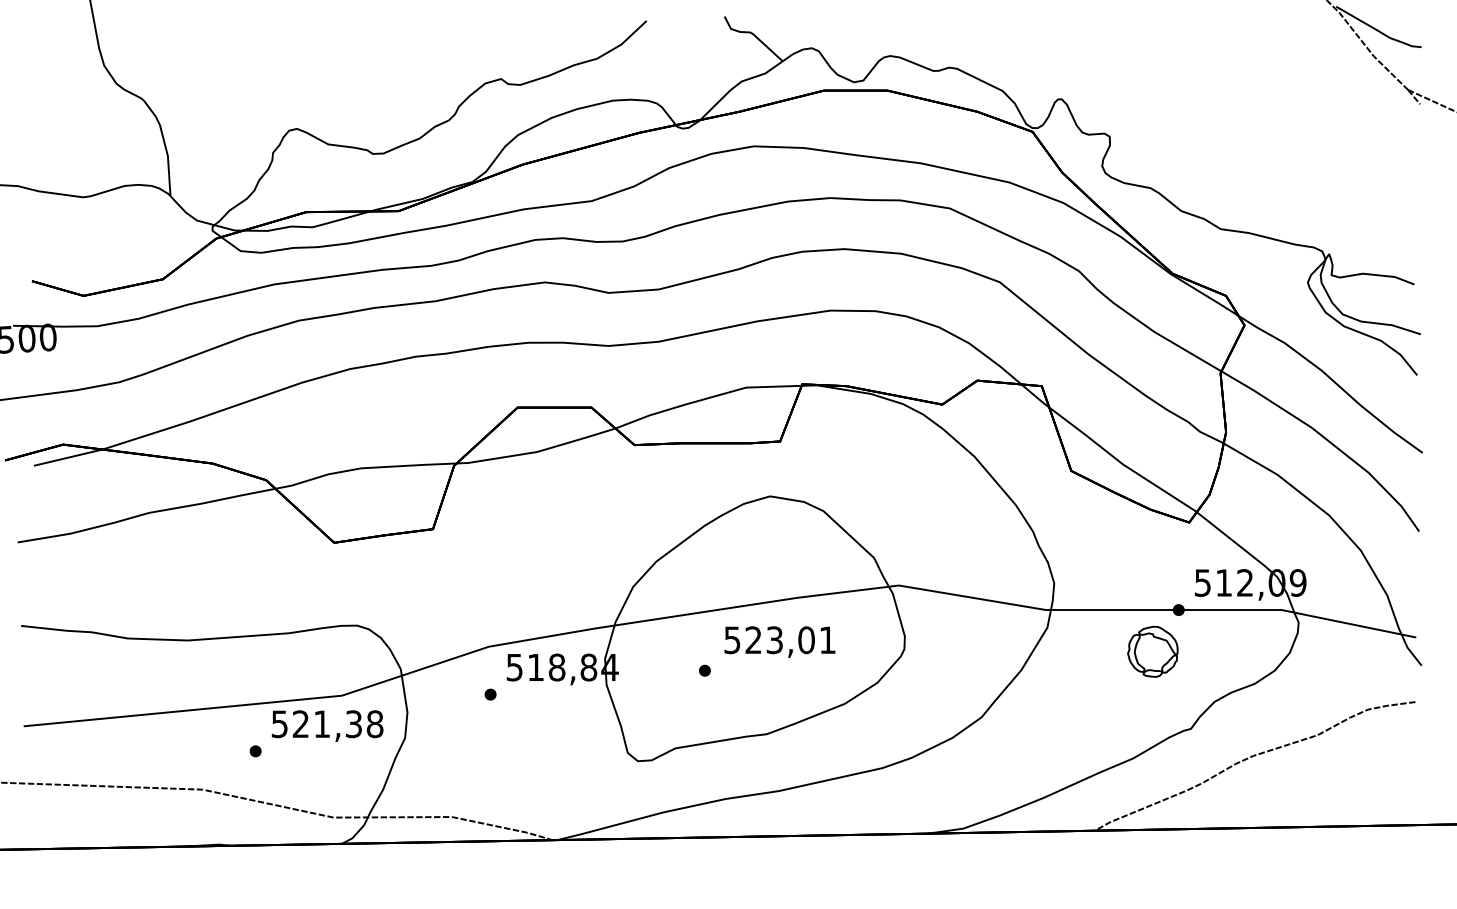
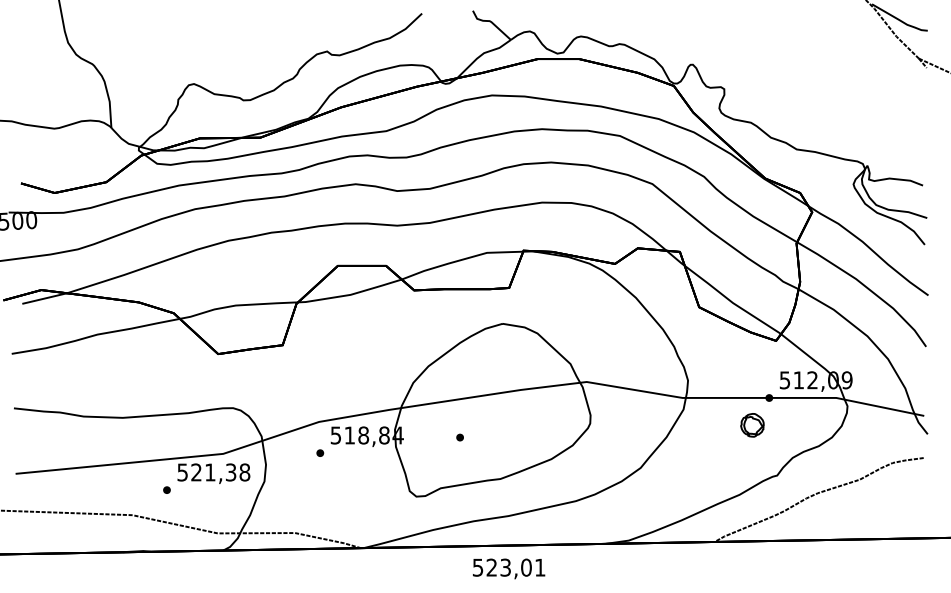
text: (780, 641) -> (509, 568), moved
part: (1153, 652) -> (752, 425), size x0.7

